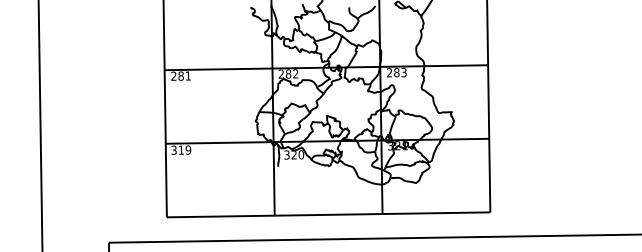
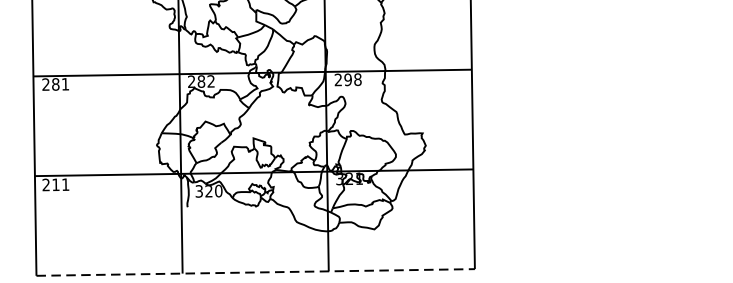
text: (400, 72) -> (353, 79), 283 -> 298
text: (181, 149) -> (56, 183), 319 -> 211
line: (328, 214) -> (255, 271), solid -> dashed

